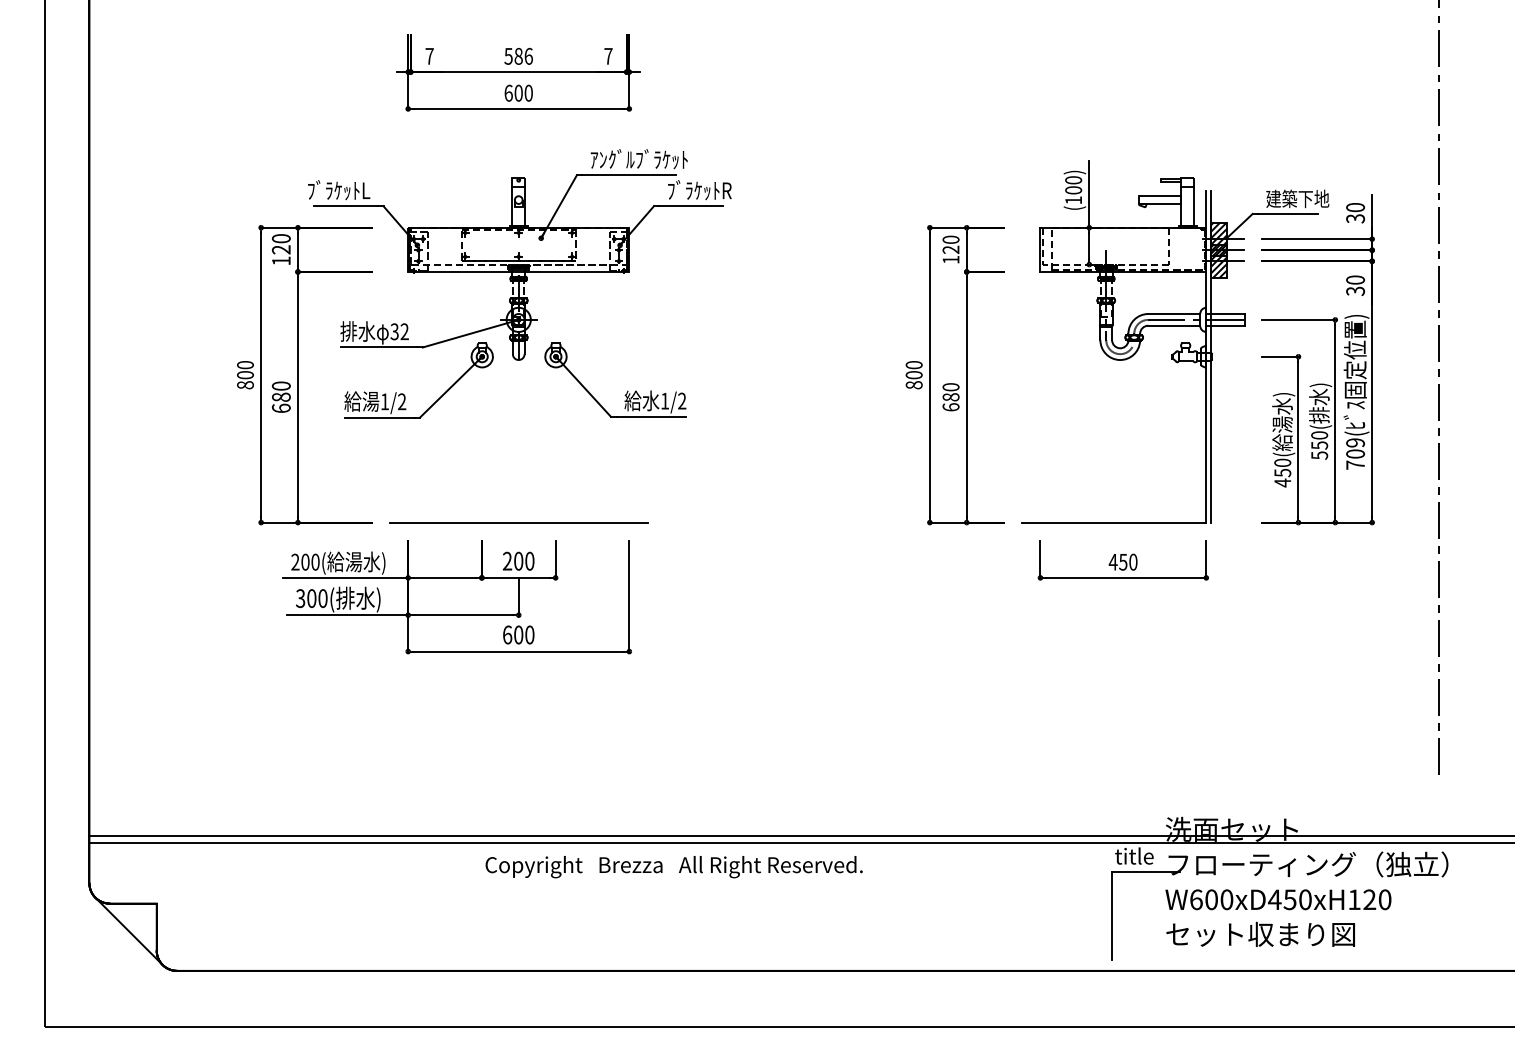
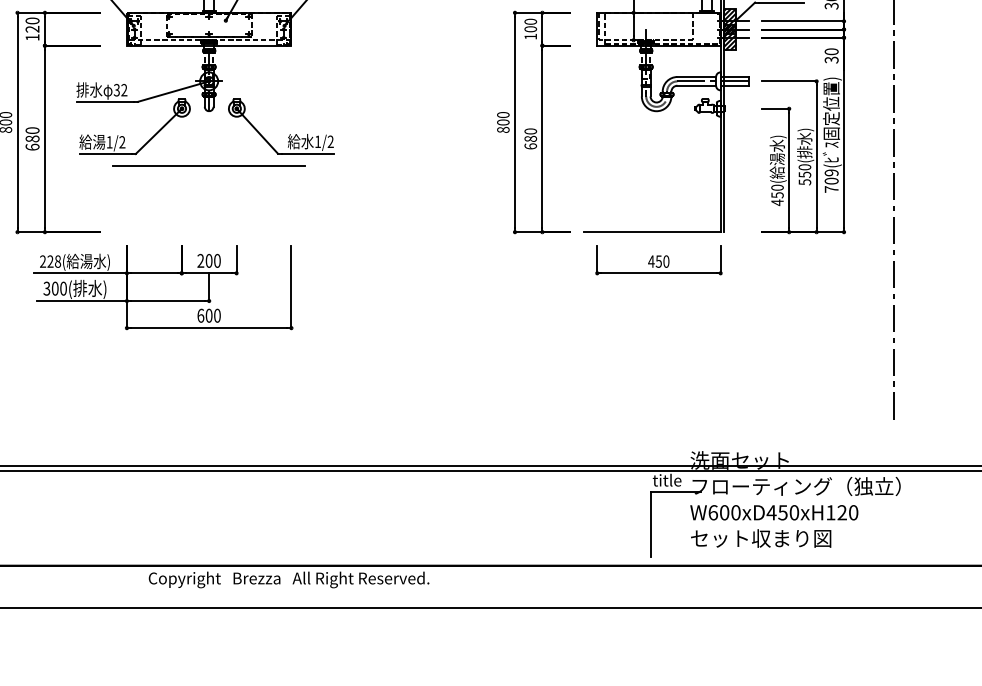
text: (950, 249) -> (530, 29), 120 -> 100
line: (518, 522) -> (208, 165), moved
text: (310, 561) -> (54, 261), 200( -> 228(
text: (673, 867) -> (288, 580), moved

